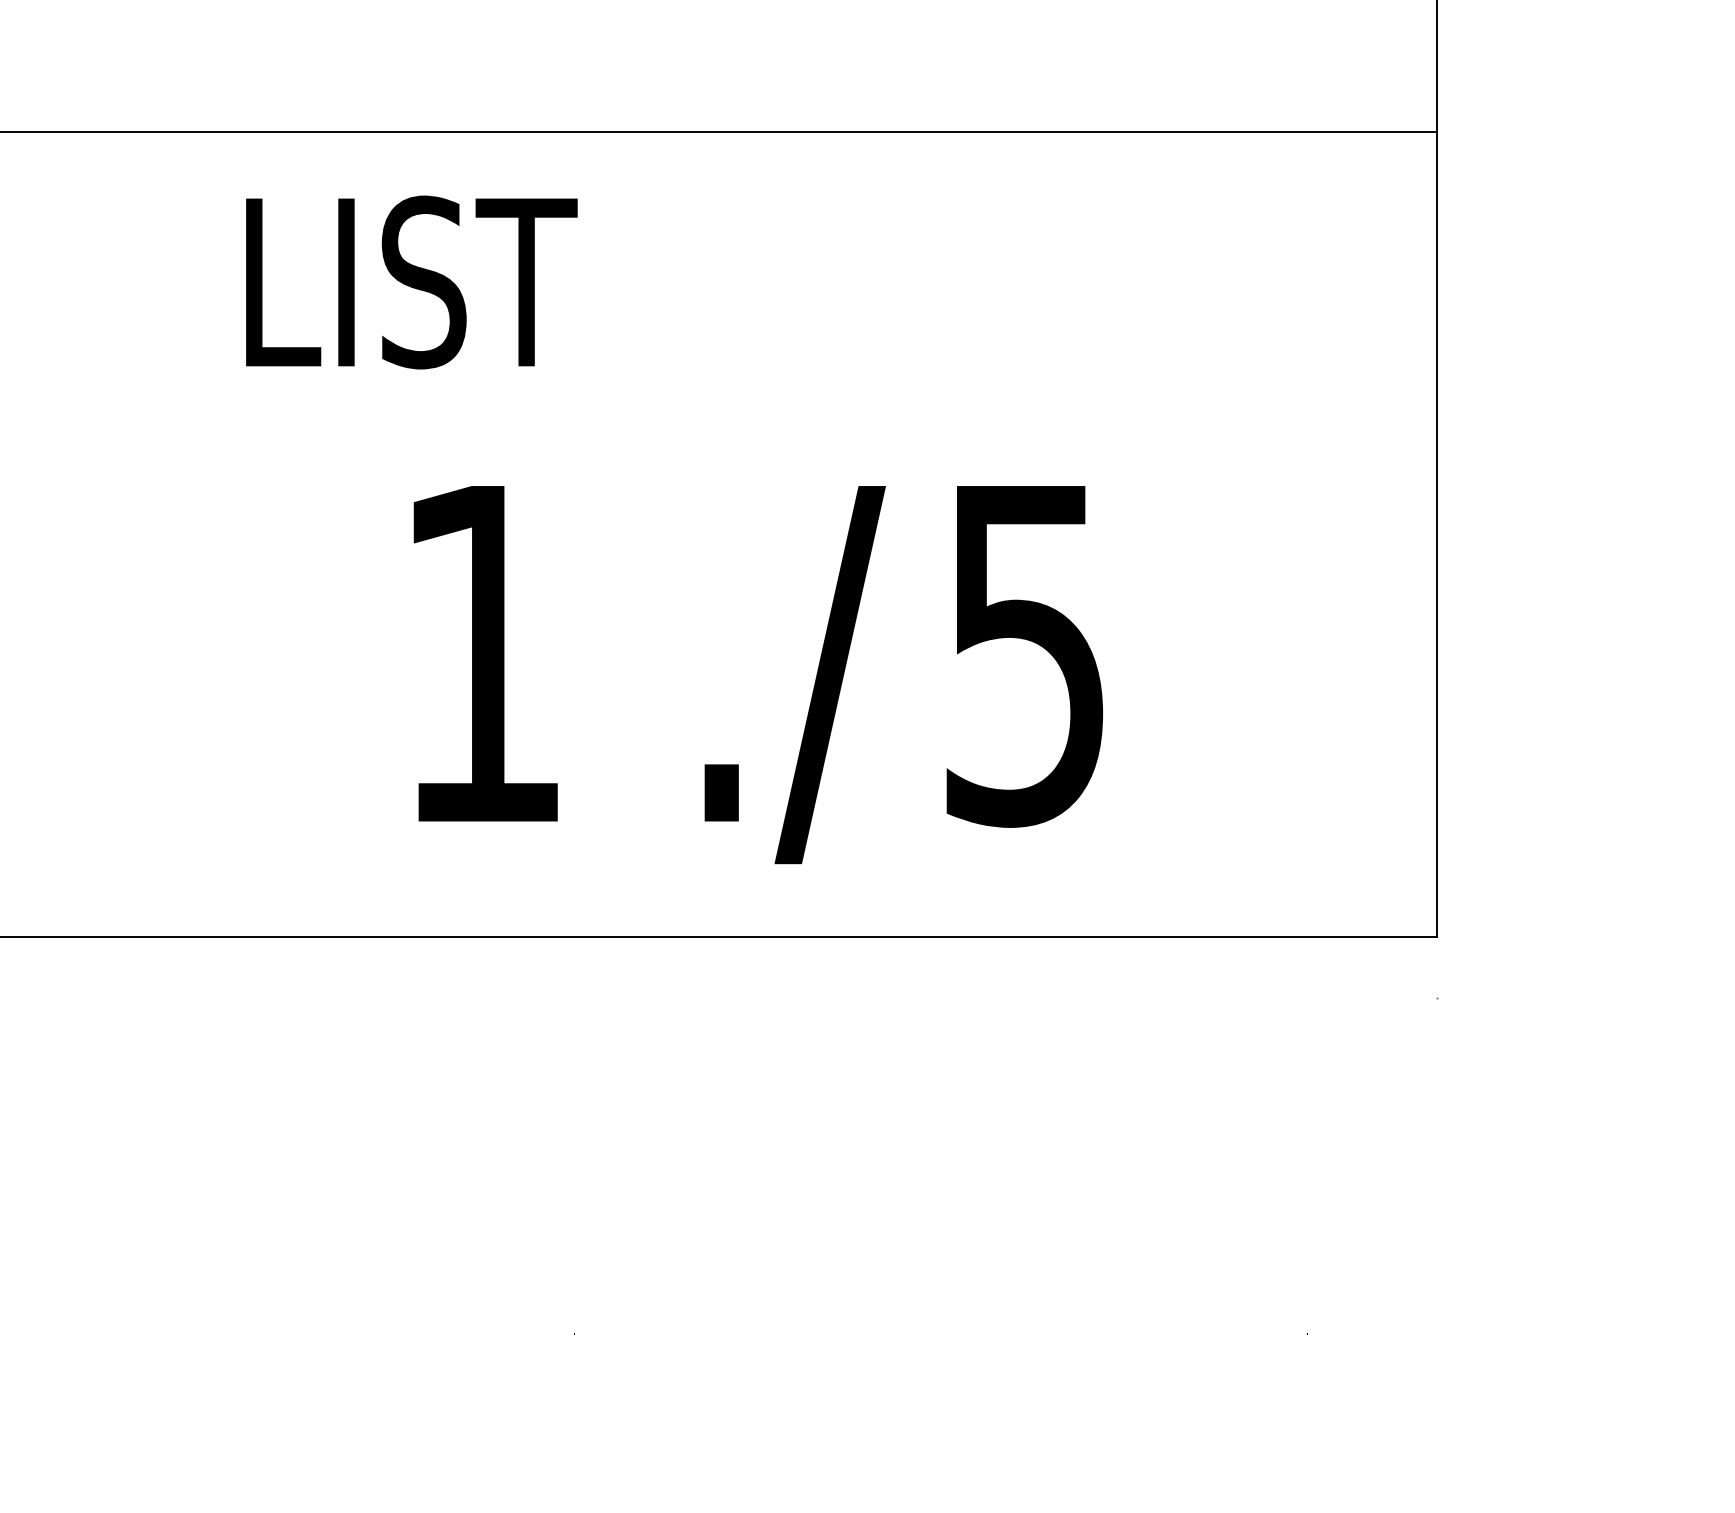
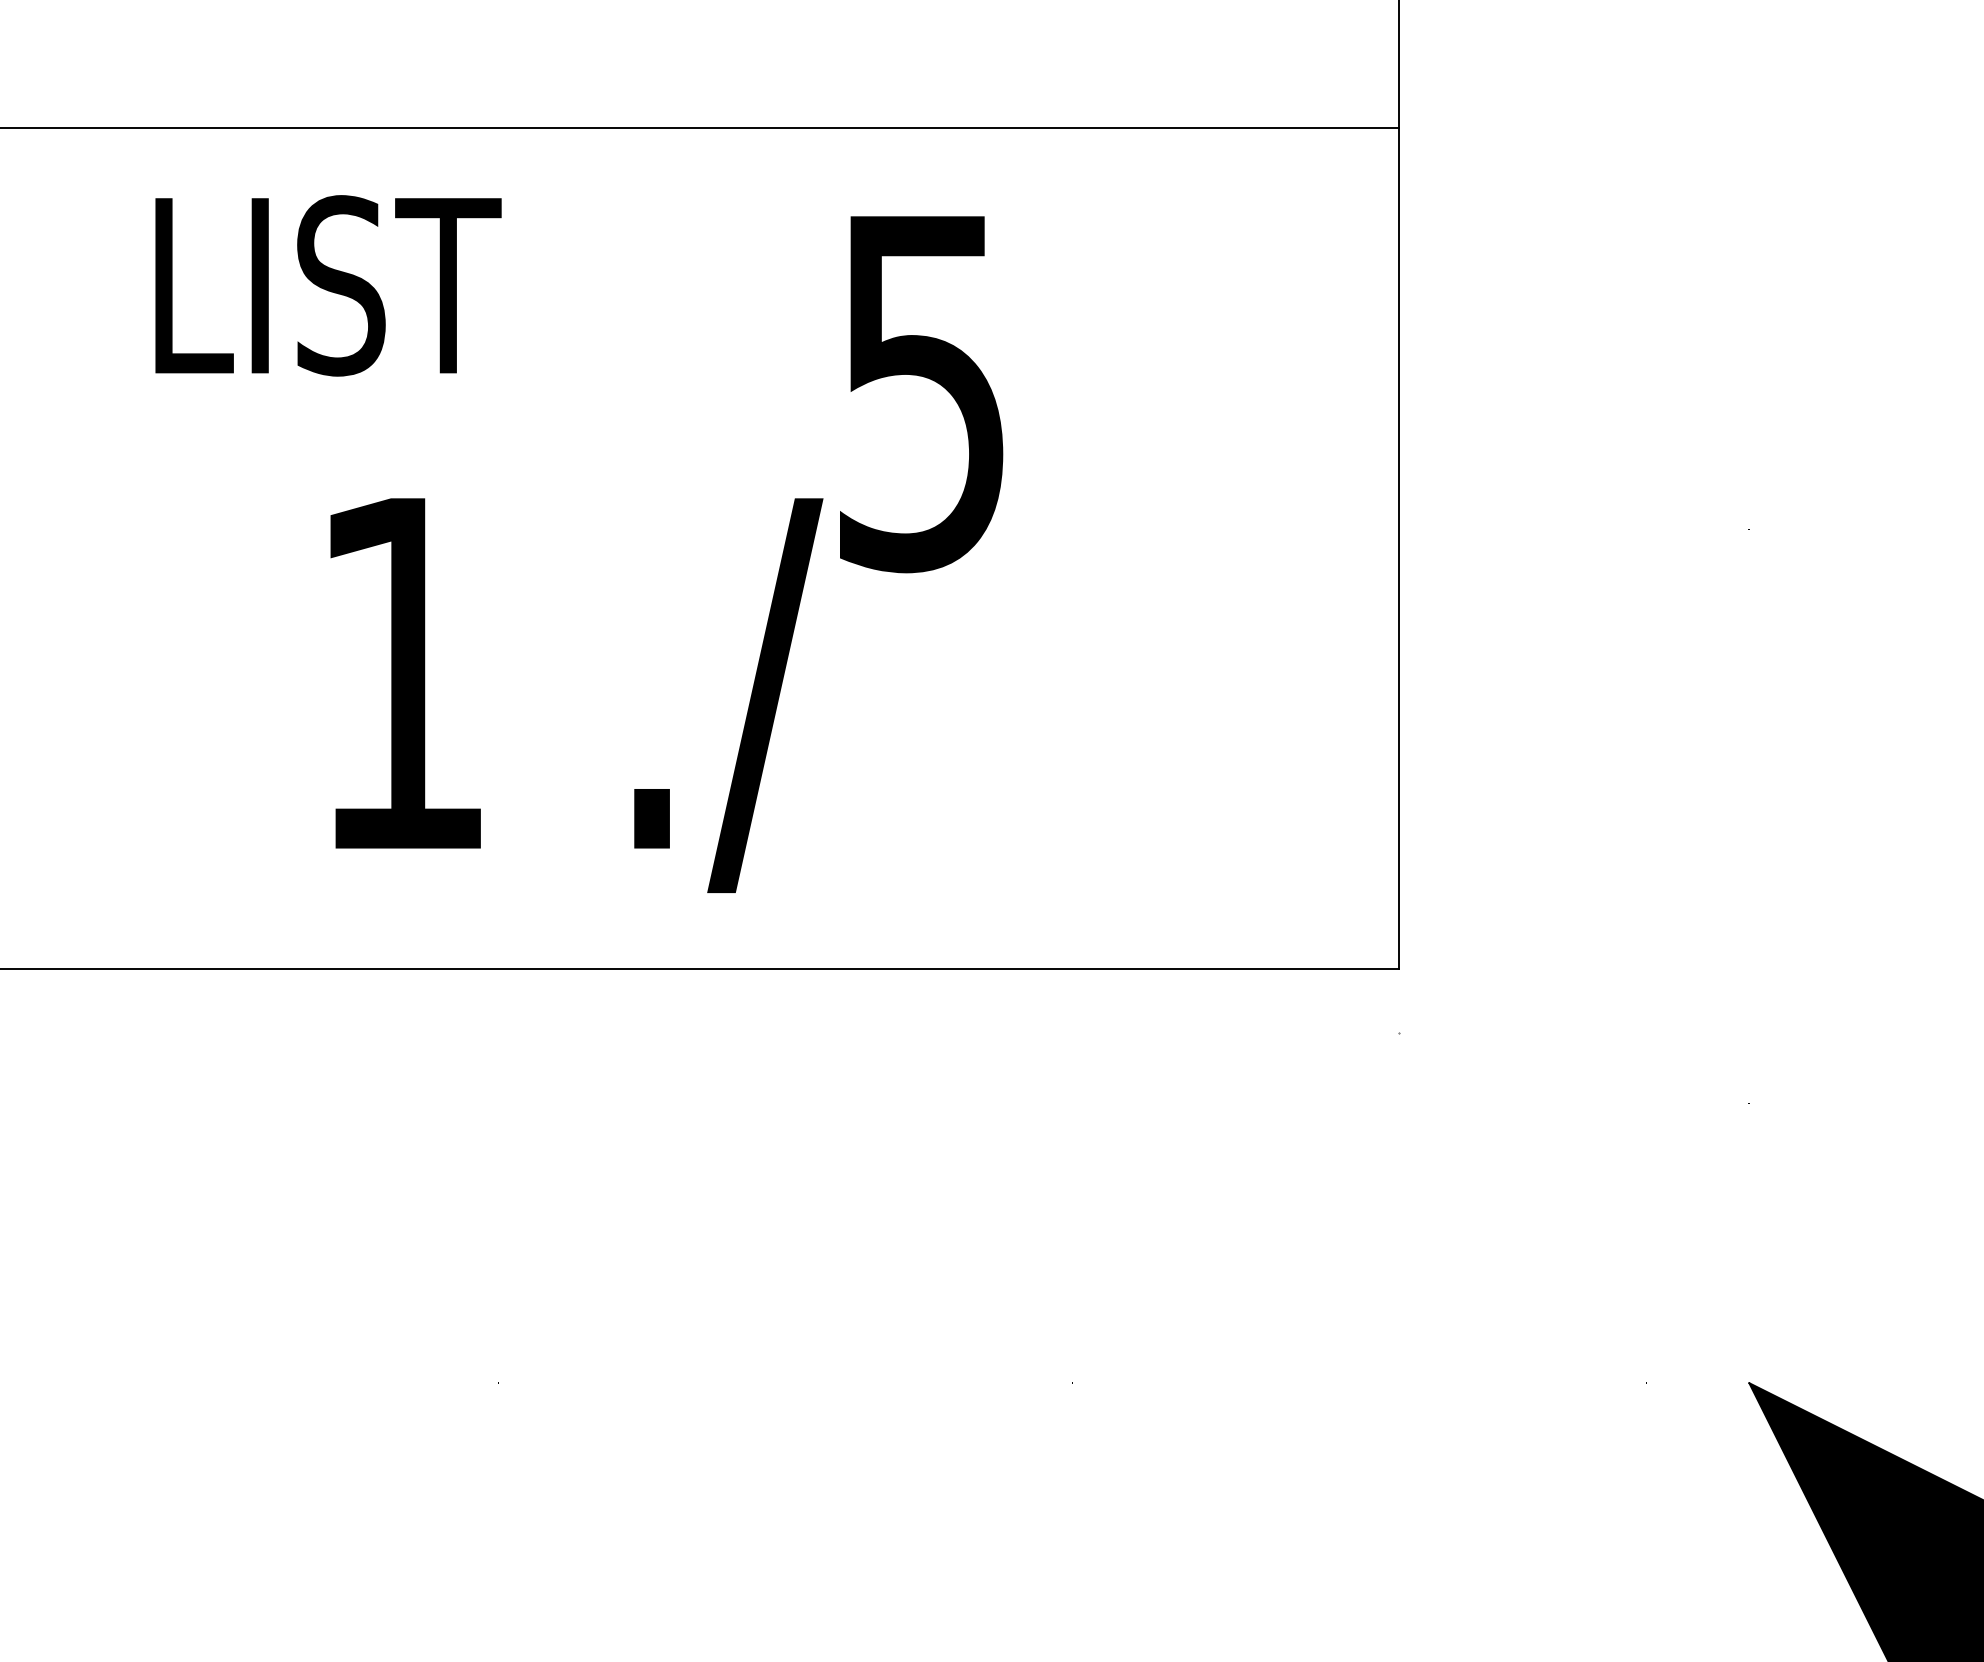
text: (1024, 656) -> (921, 394), moved

